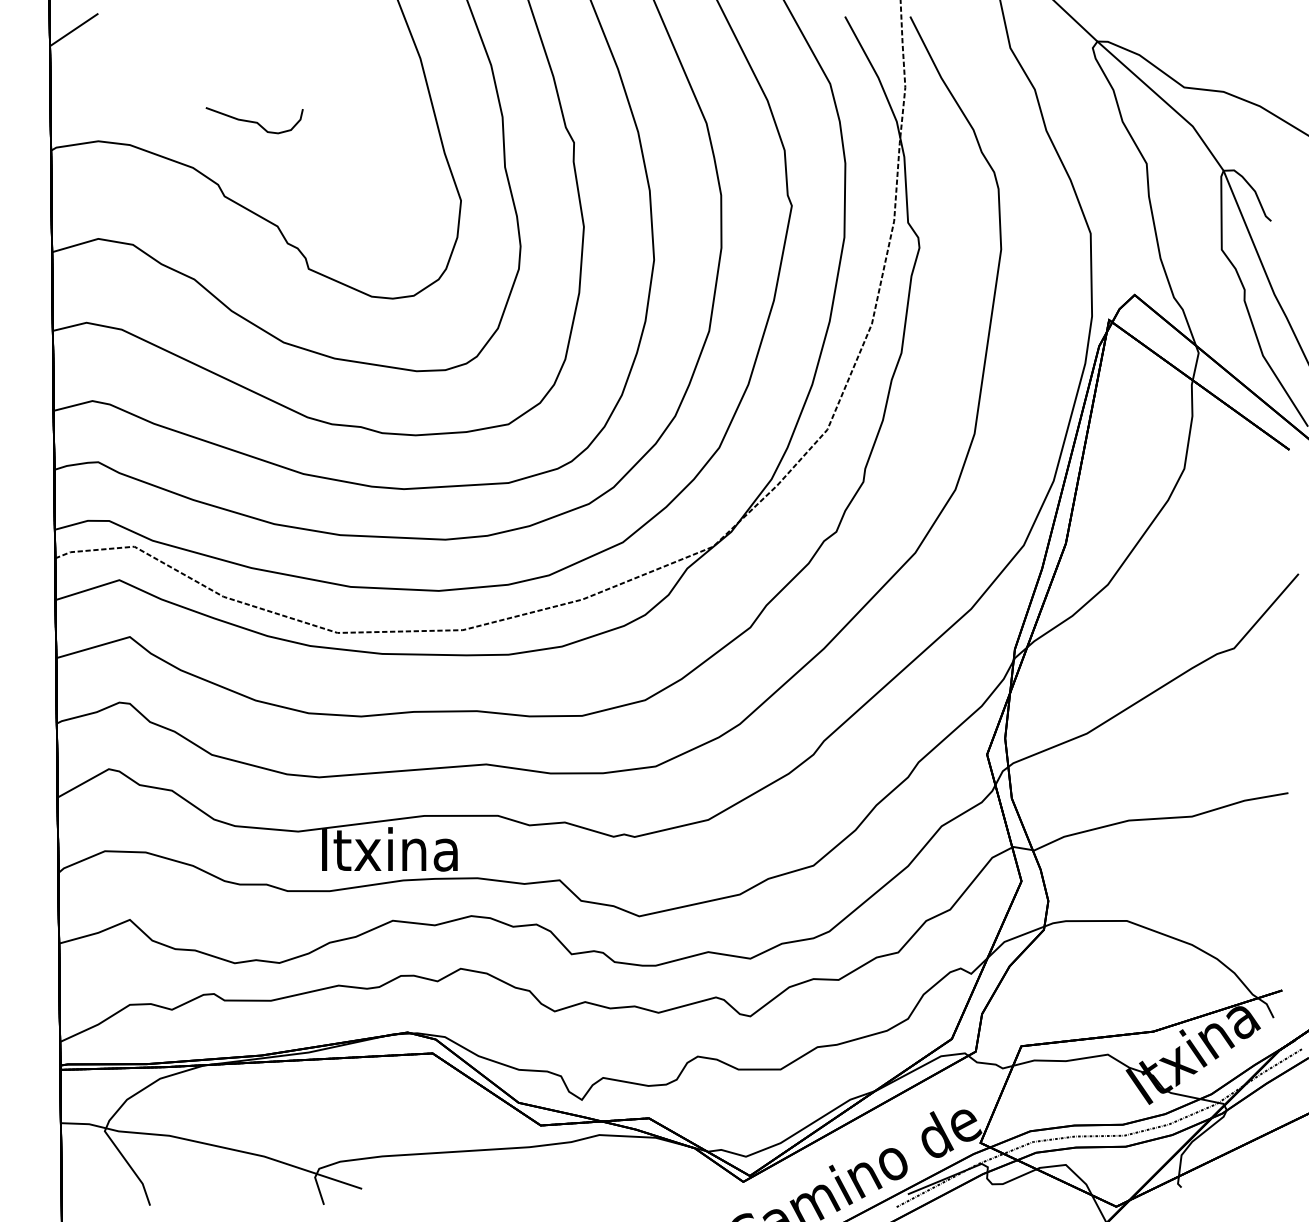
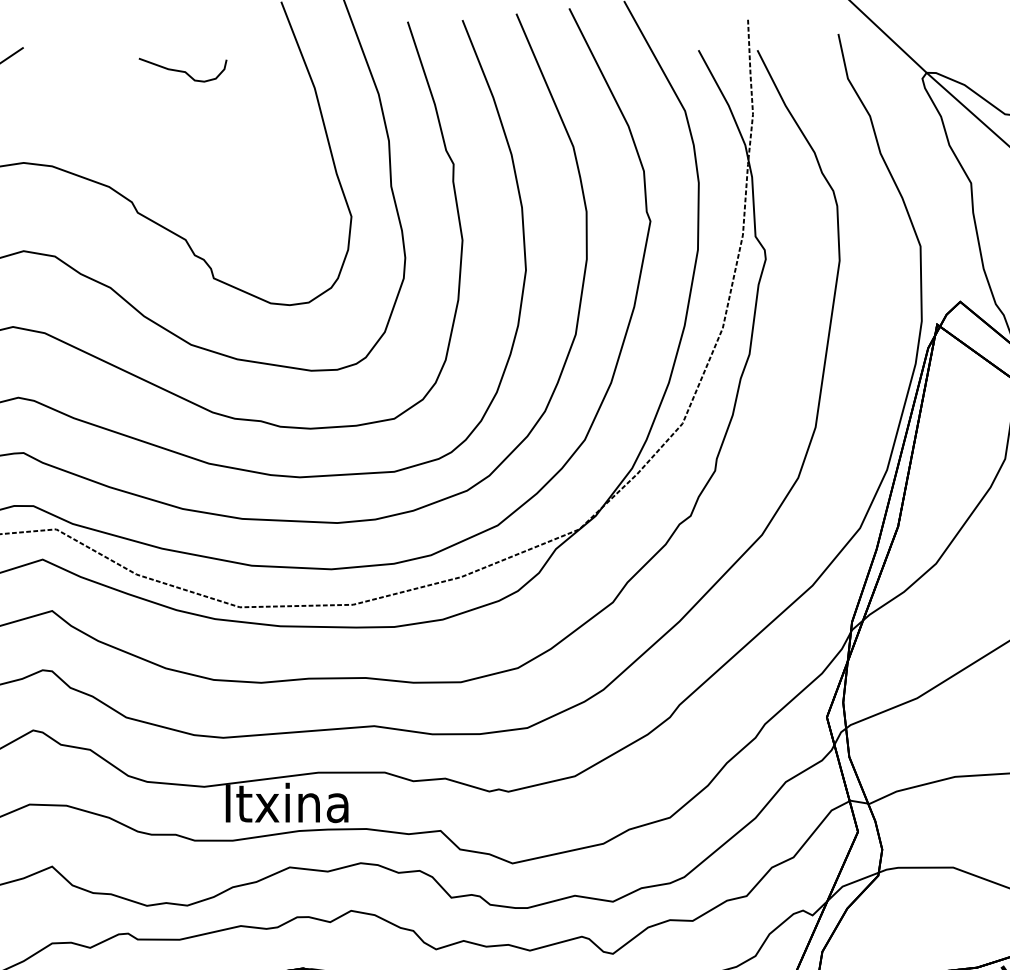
curve: (254, 121) -> (182, 70), moved

